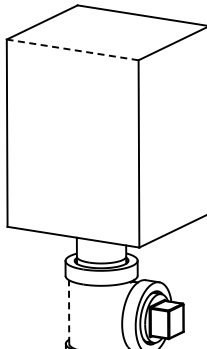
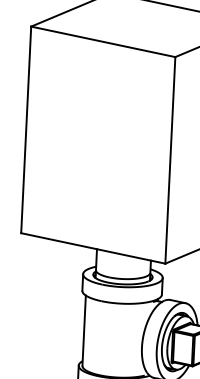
line: (72, 49) -> (103, 41), dashed -> solid
line: (69, 312) -> (84, 331), dashed -> solid

